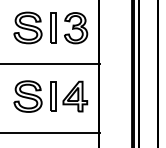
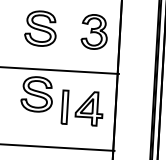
part: (53, 27) -> (69, 29), removed
part: (27, 96) -> (36, 94), moved

